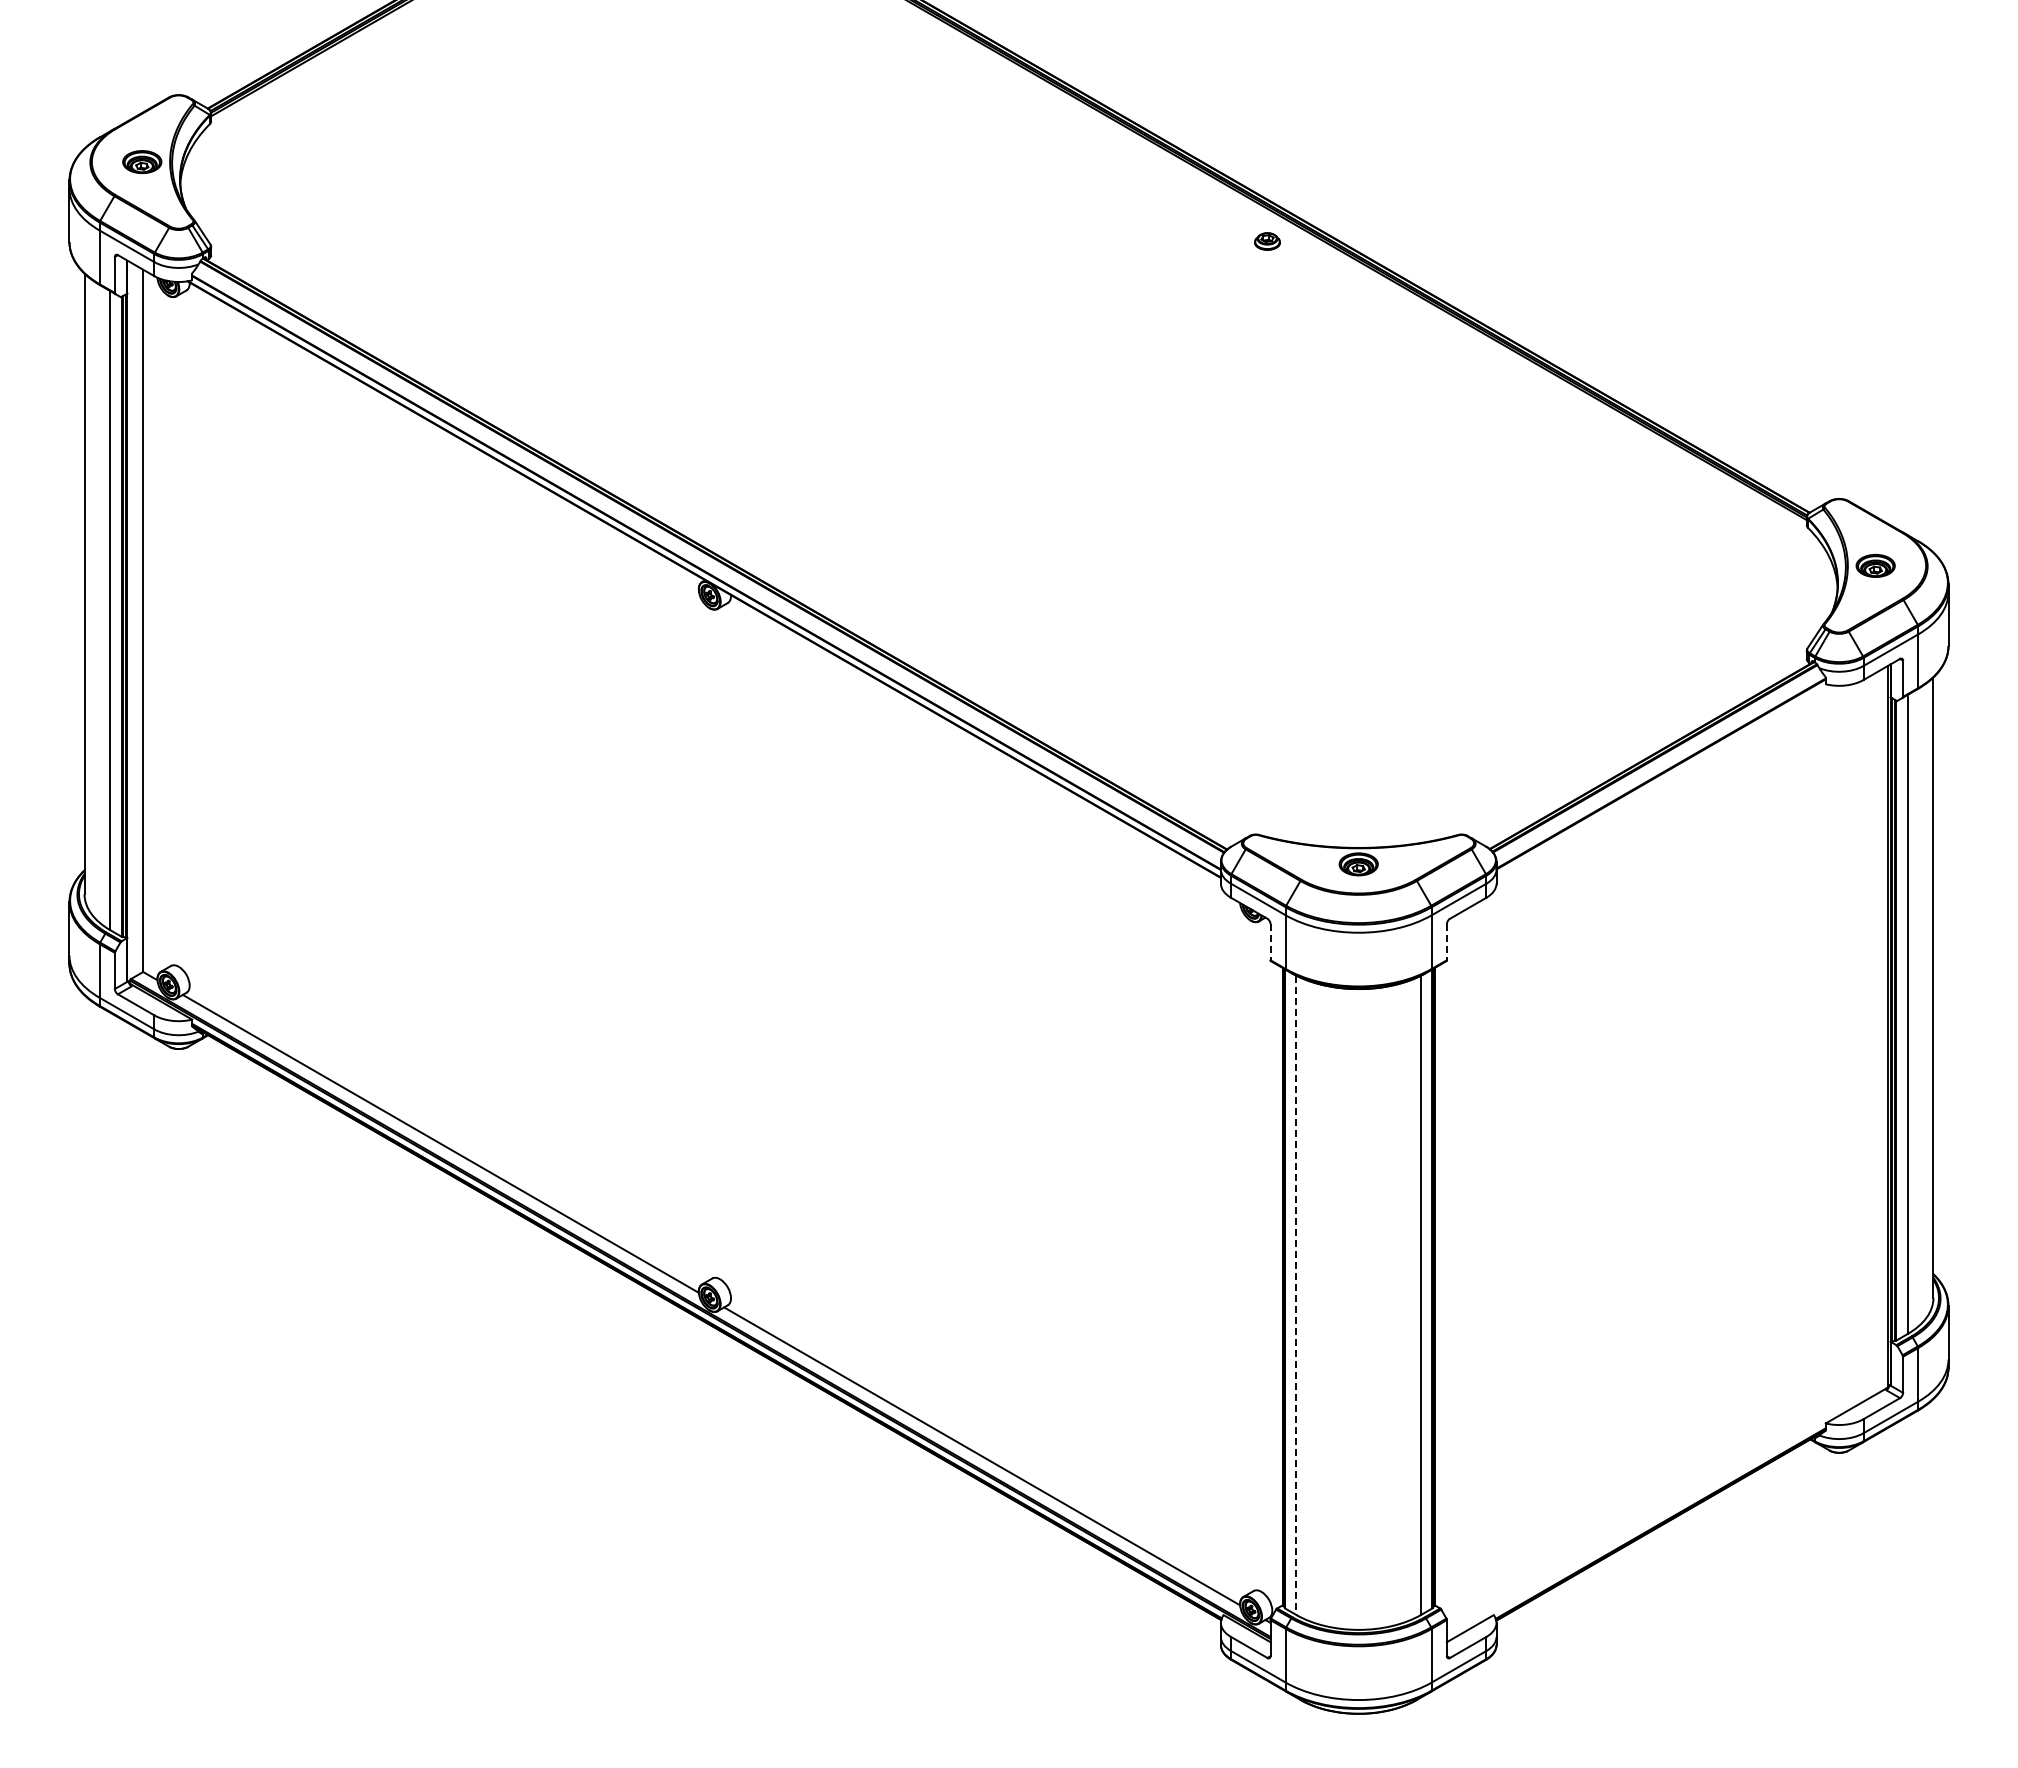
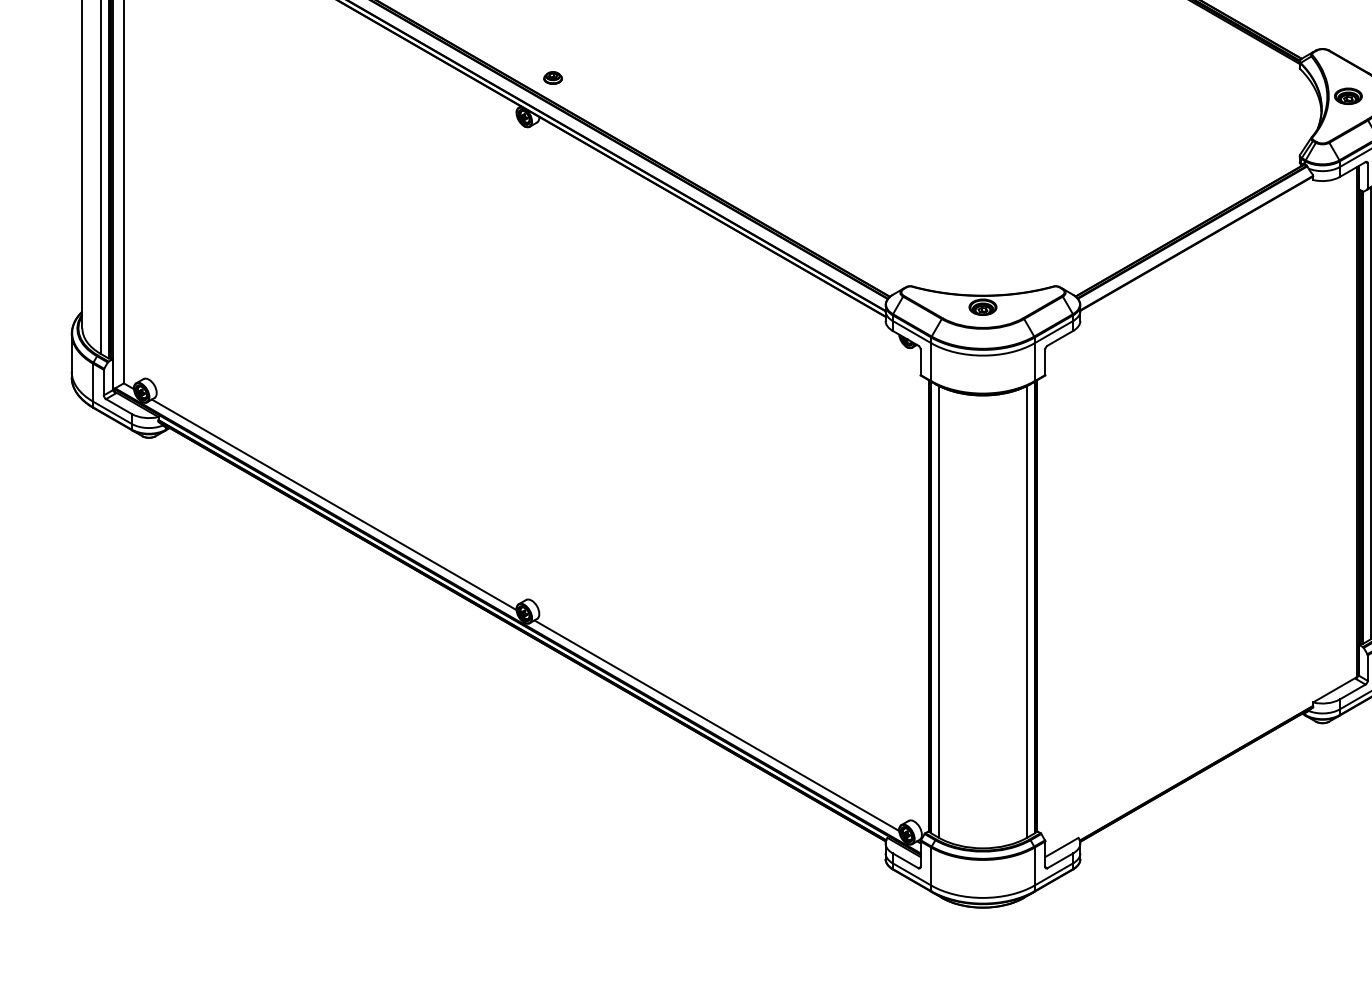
part: (750, 539) -> (553, 77), added
line: (1270, 942) -> (920, 362), dashed -> solid
line: (1446, 942) -> (1045, 362), dashed -> solid
line: (1296, 1295) -> (939, 612), dashed -> solid

